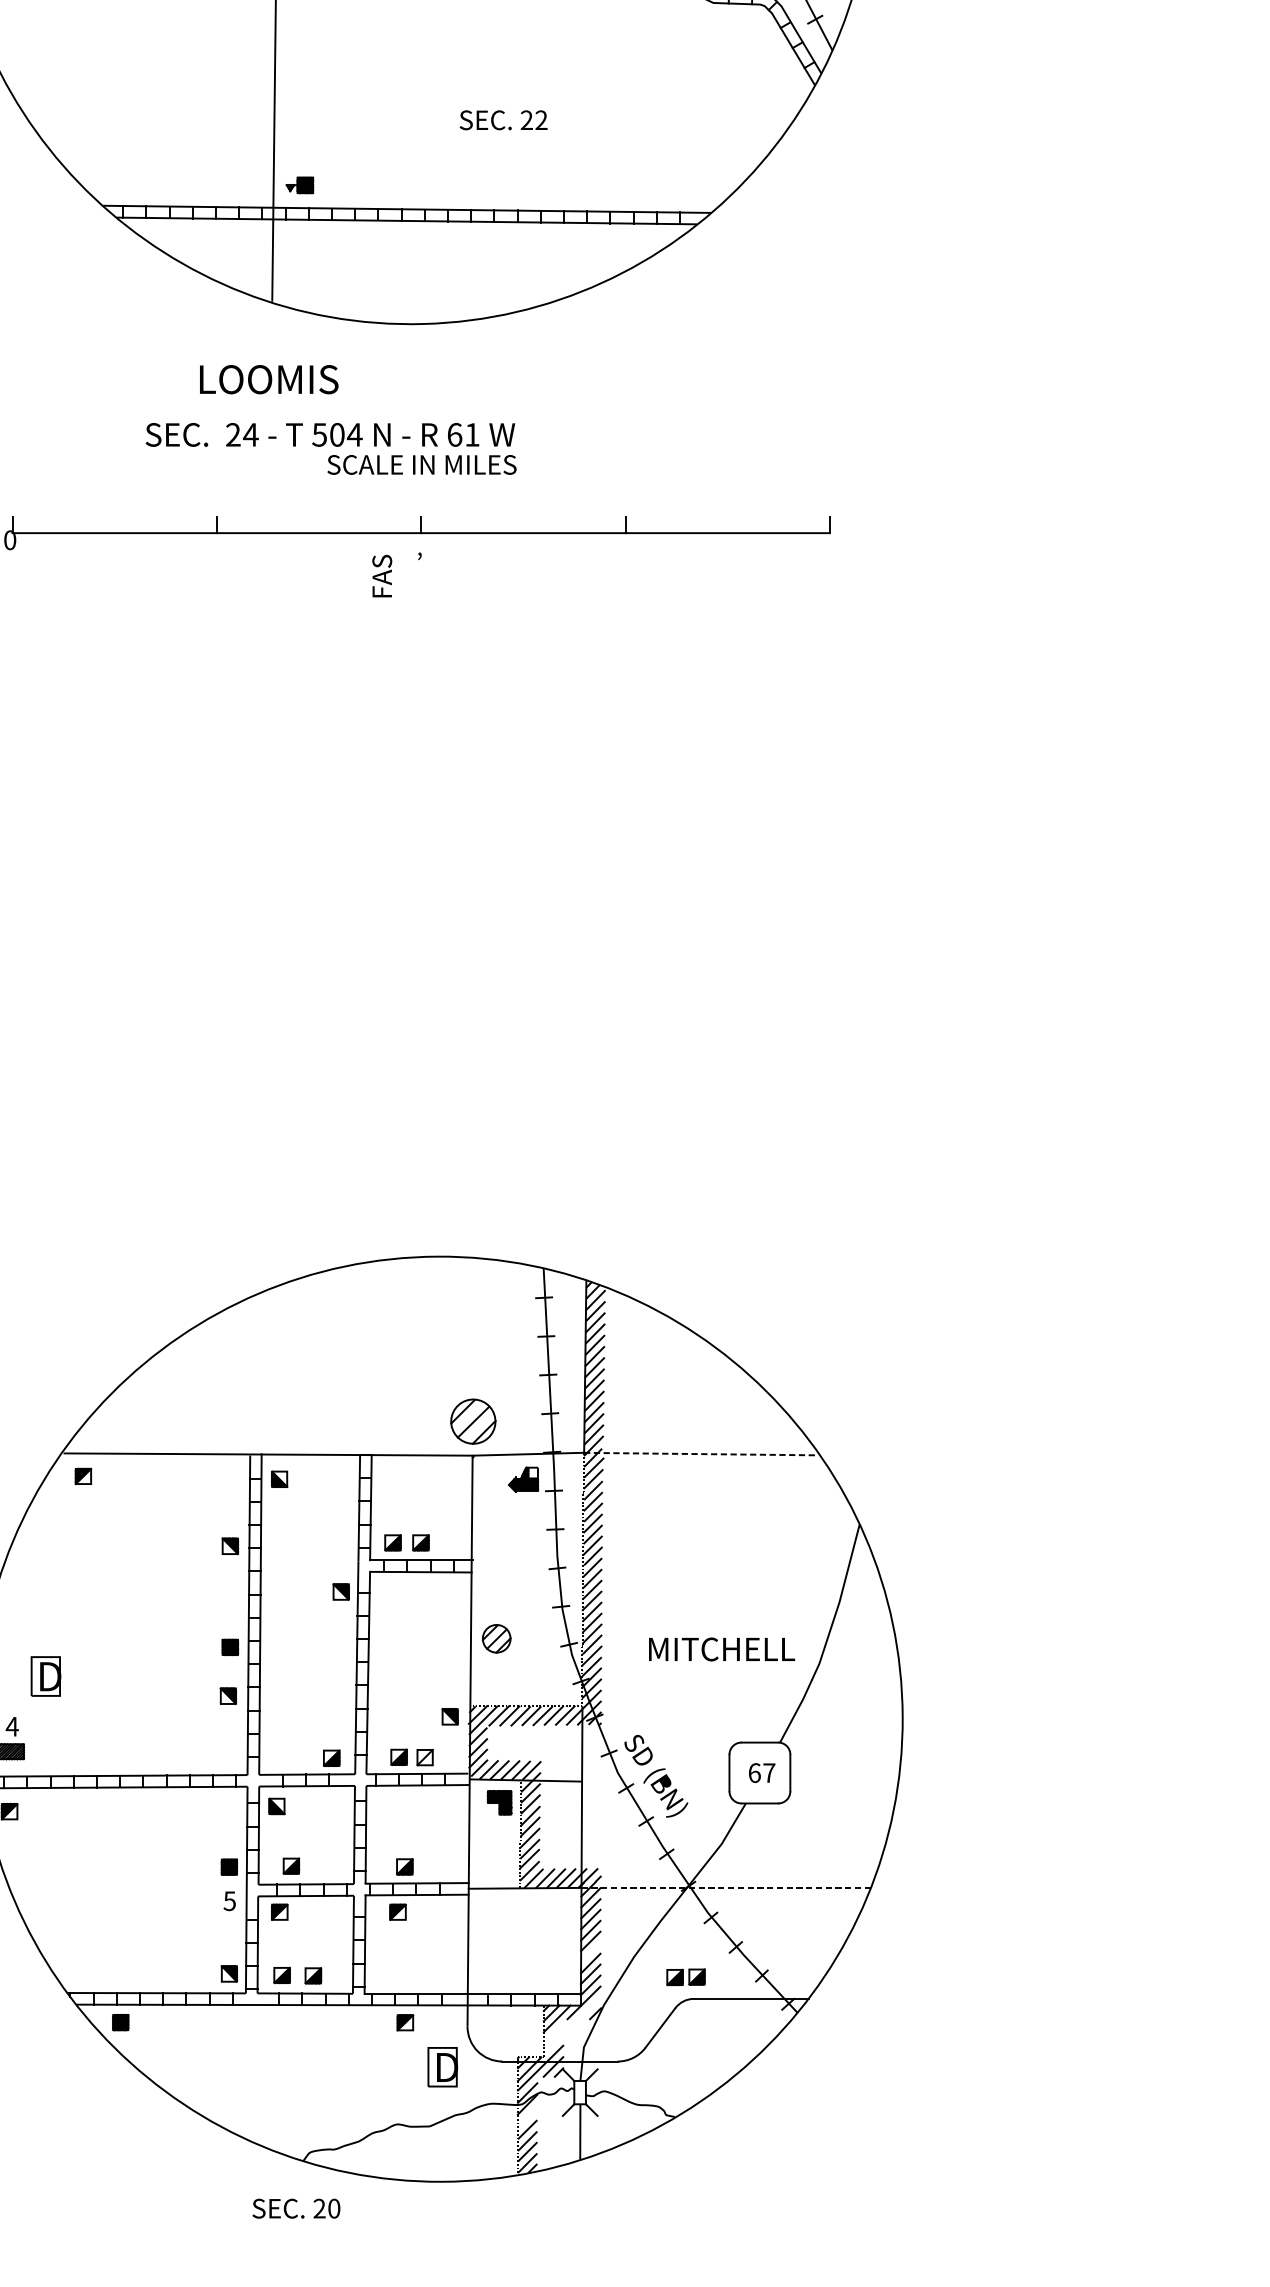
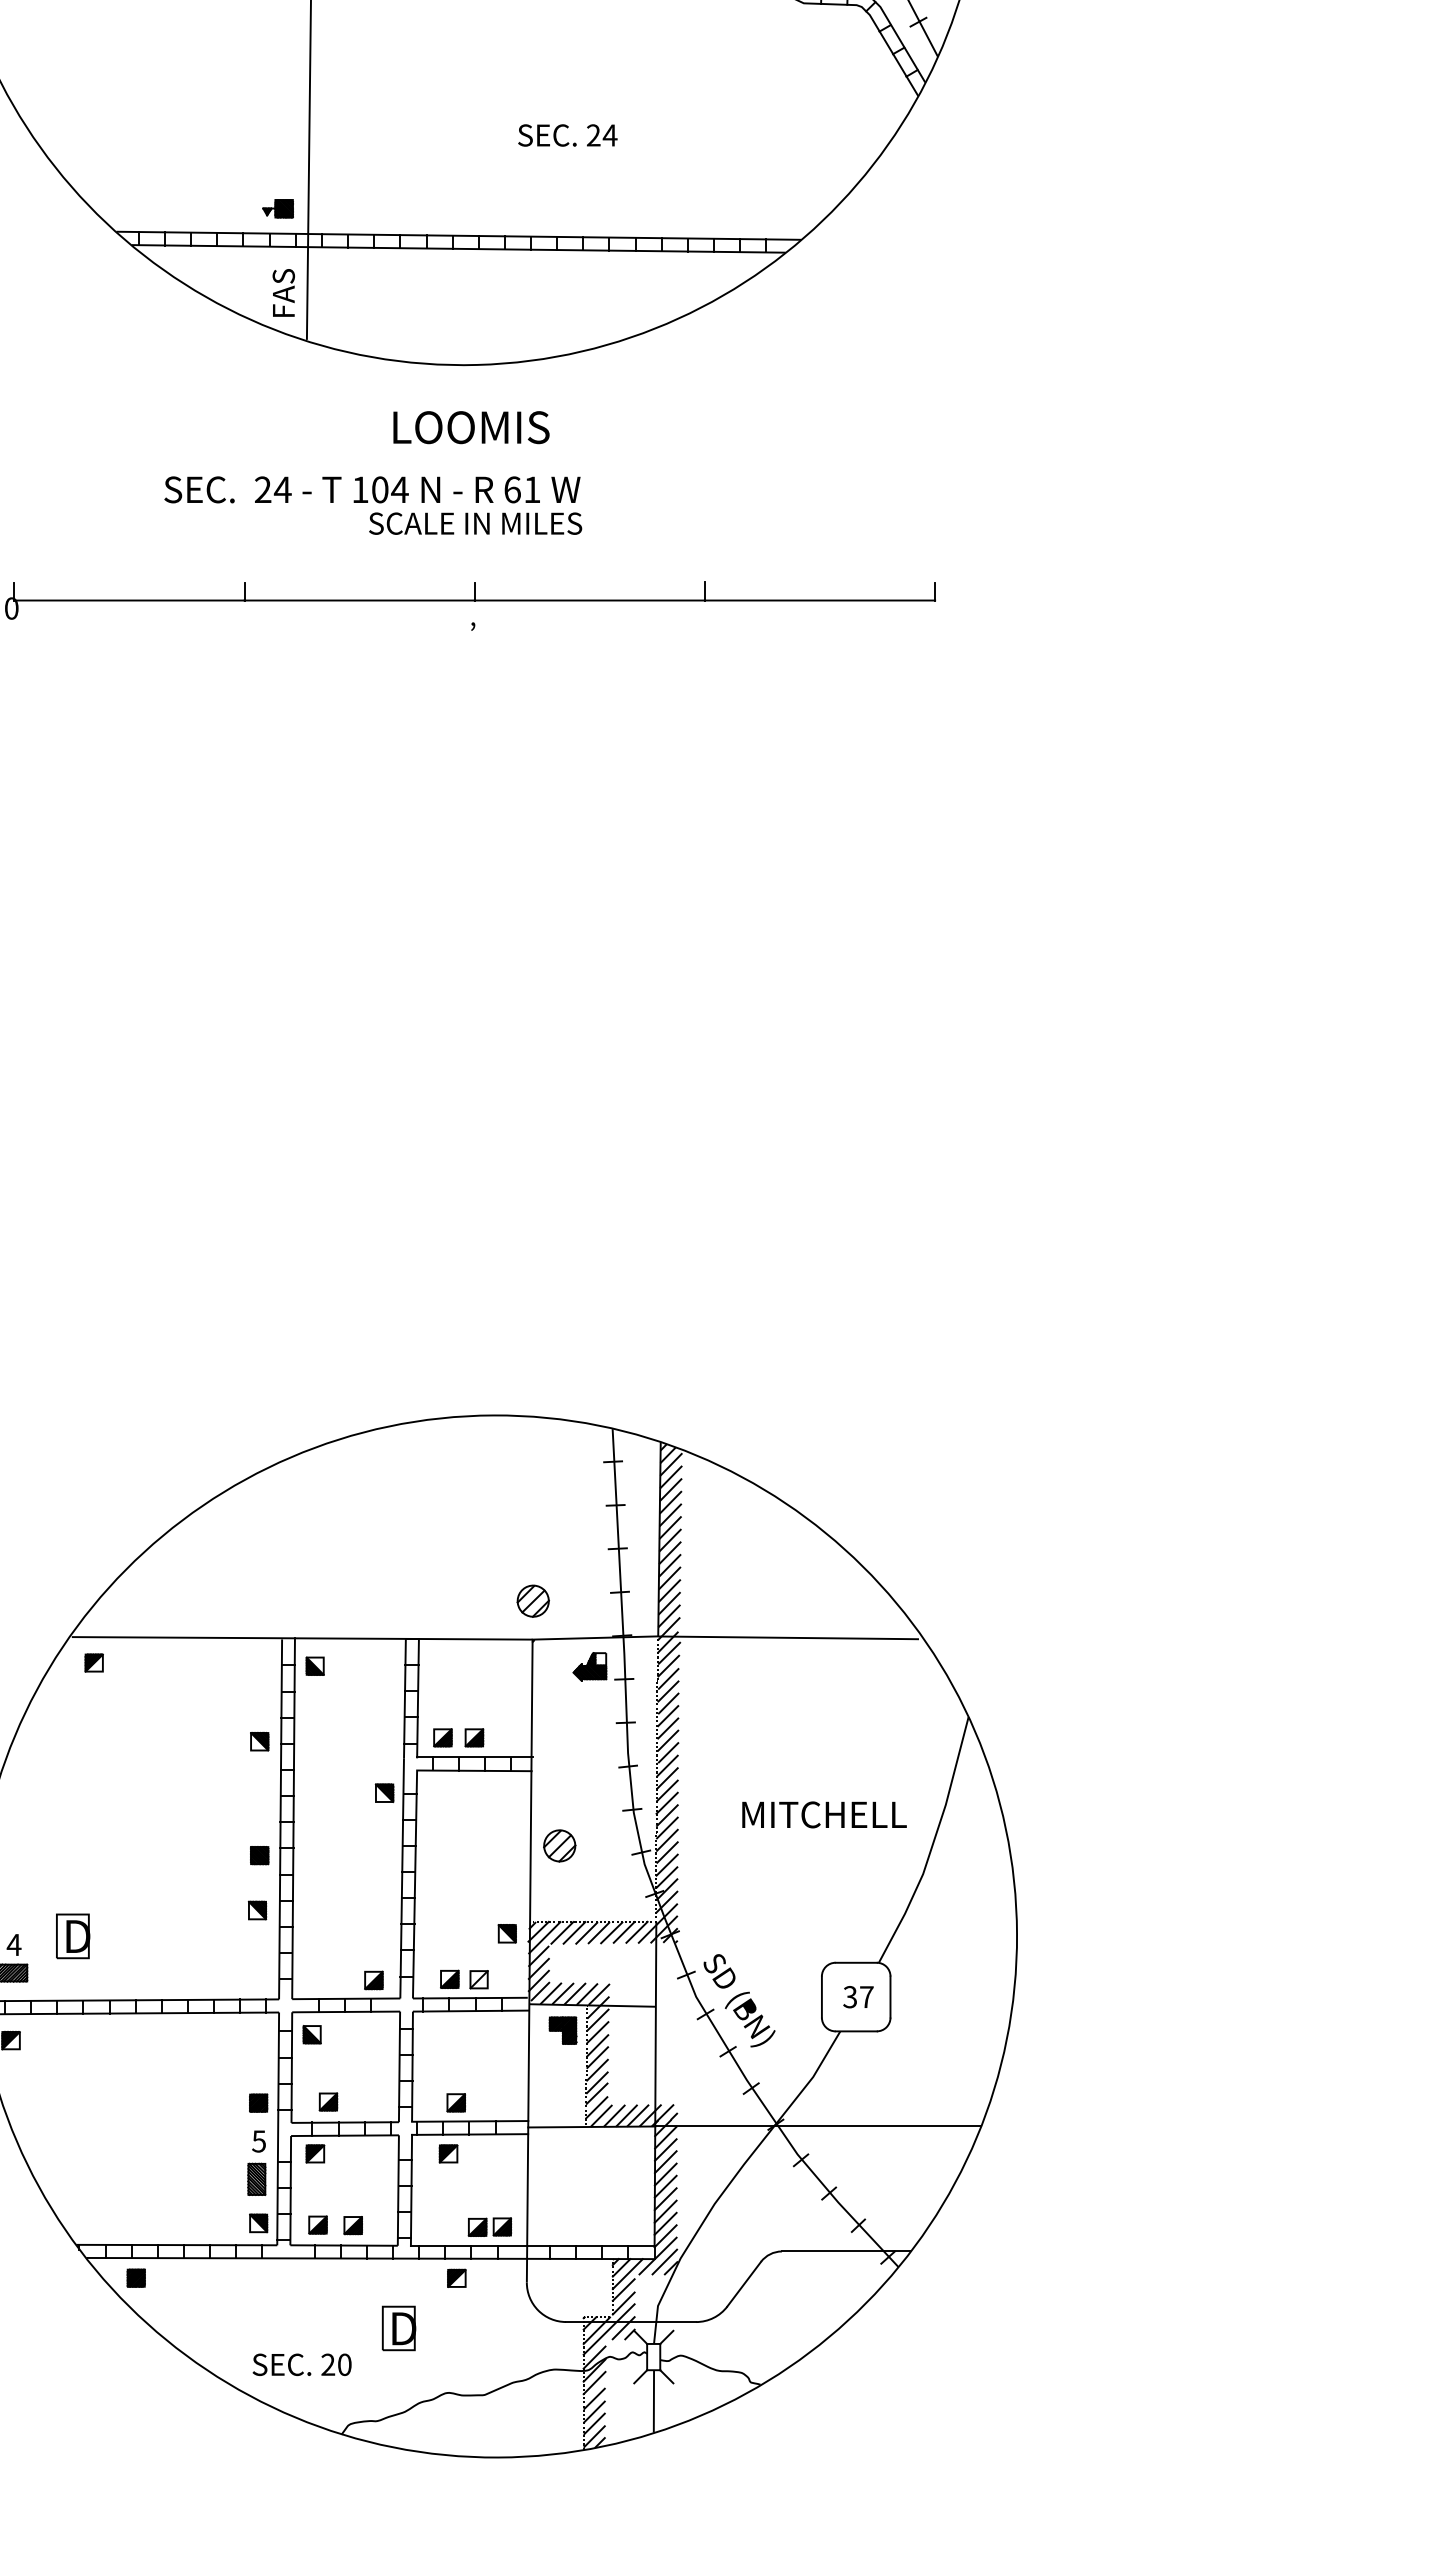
text: (540, 120) -> (609, 135), 22 -> 24
part: (299, 185) -> (277, 208), moved
text: (269, 379) -> (471, 427), moved
text: (318, 434) -> (359, 489), 504 -> 104
text: (381, 575) -> (283, 292), moved
part: (472, 1420) -> (532, 1600), size x0.62
line: (700, 1453) -> (789, 1637), dashed -> solid
text: (722, 1649) -> (824, 1814), moved
part: (46, 1676) -> (73, 1936), moved
text: (754, 1773) -> (850, 1997), 67 -> 37
line: (726, 1887) -> (818, 2126), dashed -> solid
part: (227, 1934) -> (256, 2178), added
line: (590, 1952) -> (665, 2199), added
part: (685, 1976) -> (489, 2226), moved
line: (589, 2007) -> (664, 2261), added
line: (553, 2032) -> (623, 2289), added
line: (553, 2045) -> (623, 2303), added
part: (442, 2067) -> (398, 2328), moved
line: (527, 2115) -> (594, 2382), added
text: (295, 2208) -> (301, 2364), moved

